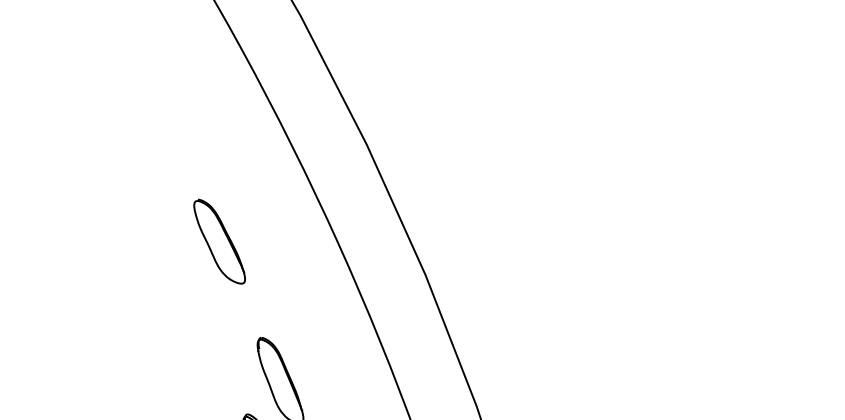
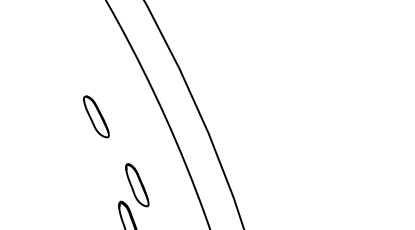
part: (219, 241) -> (96, 116), moved

